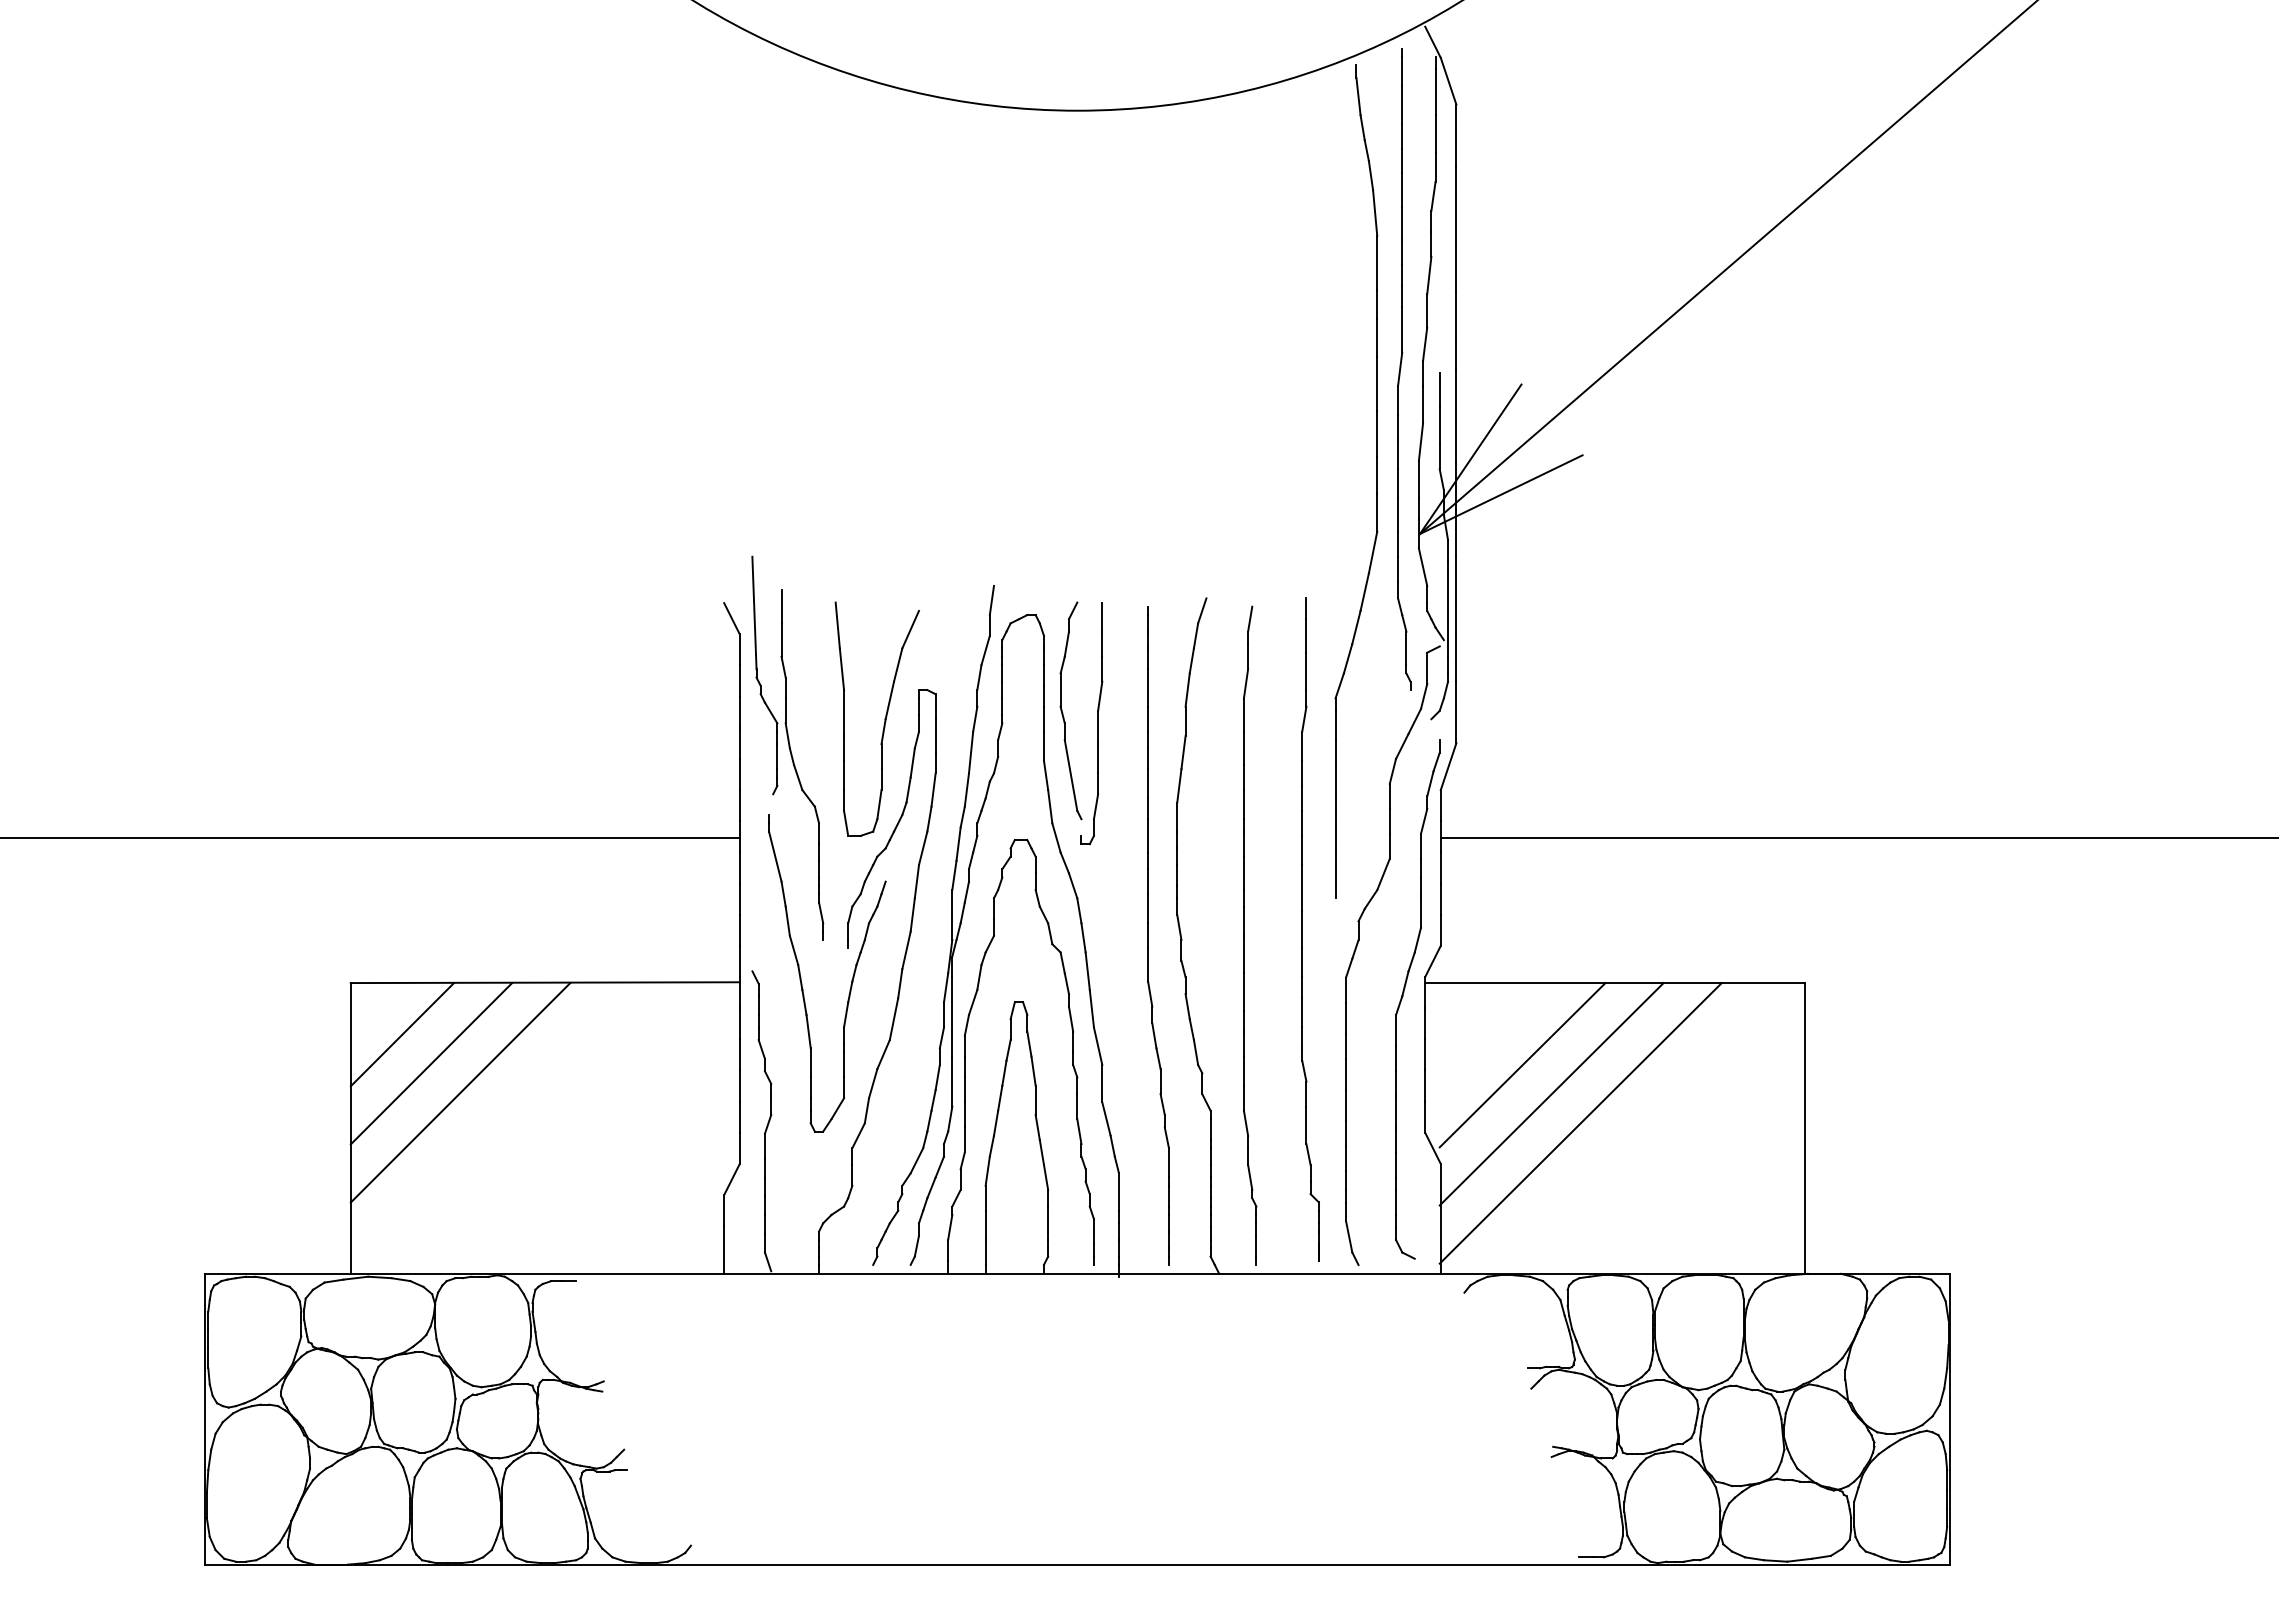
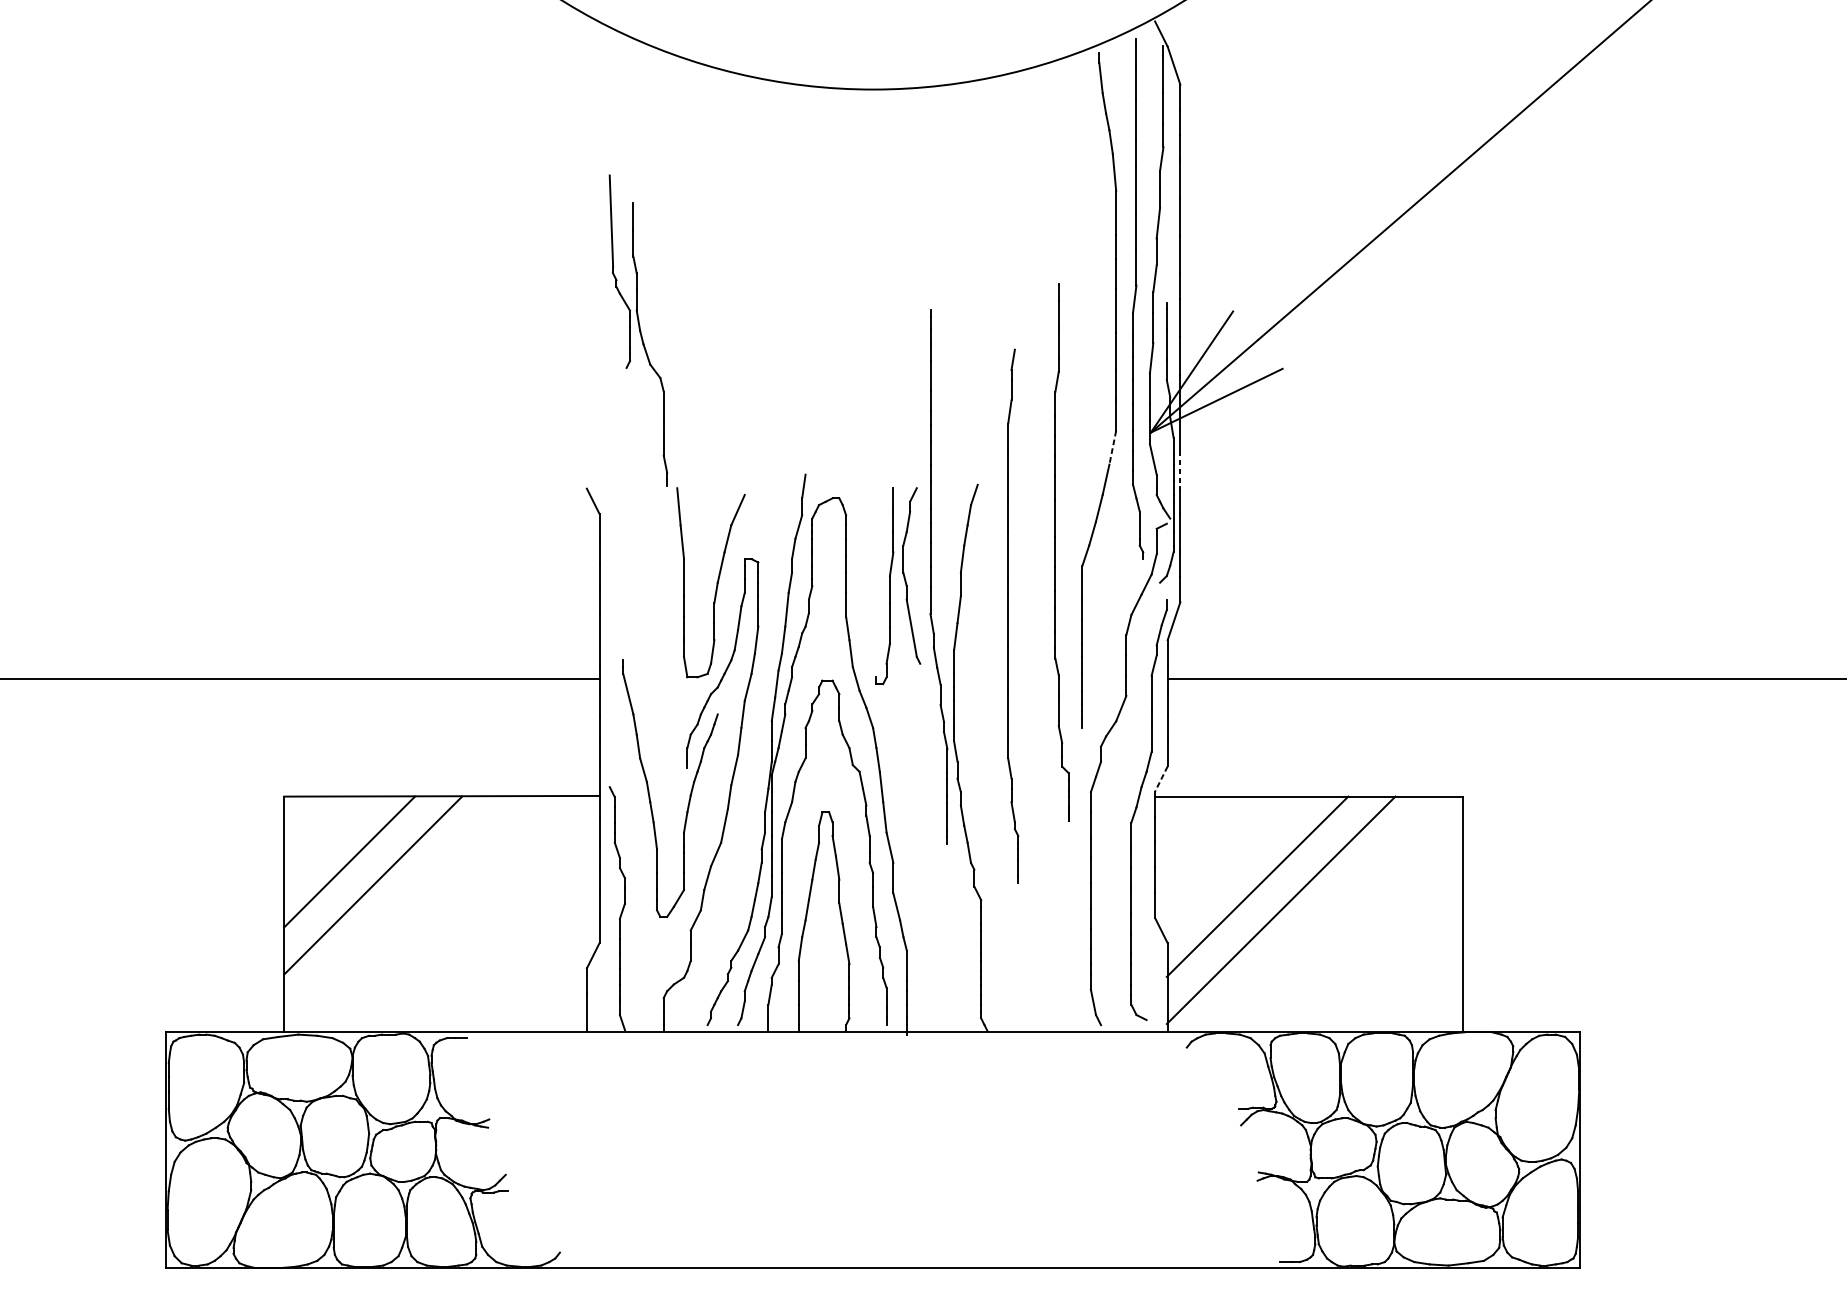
line: (1372, 553) -> (1112, 448), solid -> dashed
line: (1456, 580) -> (1180, 470), solid -> dashed
part: (1063, 713) -> (905, 578), moved
part: (787, 747) -> (638, 330), moved
part: (1302, 929) -> (1055, 552), moved
part: (1148, 935) -> (930, 576), moved
part: (1250, 935) -> (1013, 616), moved
line: (1432, 961) -> (1160, 779), solid -> dashed
line: (402, 1034) -> (326, 838), removed
line: (1522, 1065) -> (1233, 863), removed

